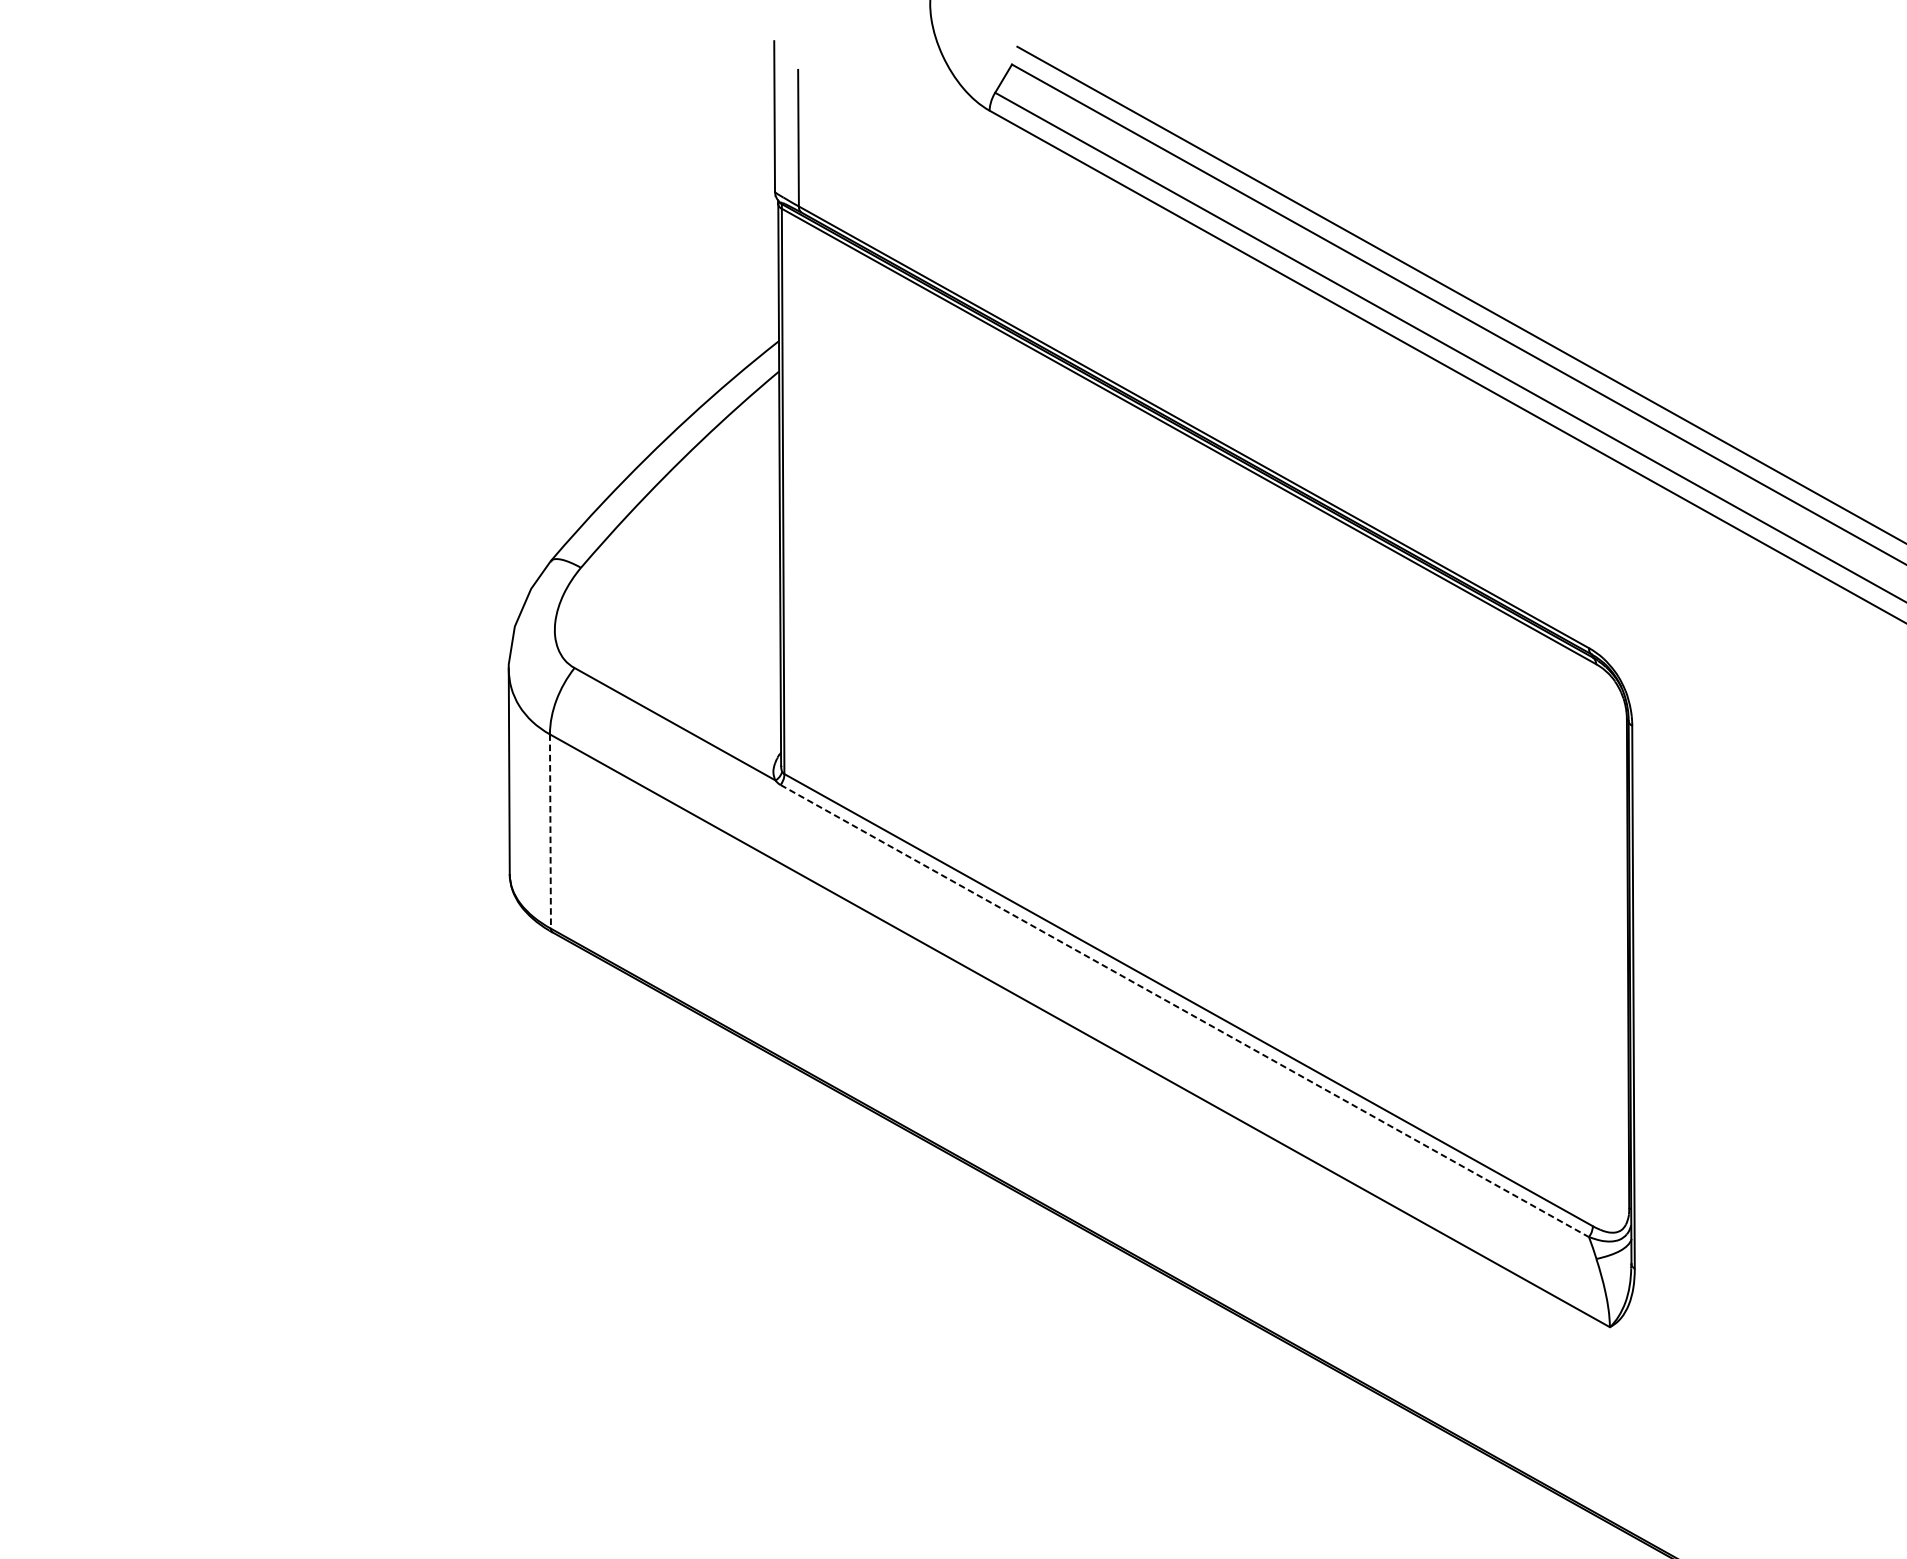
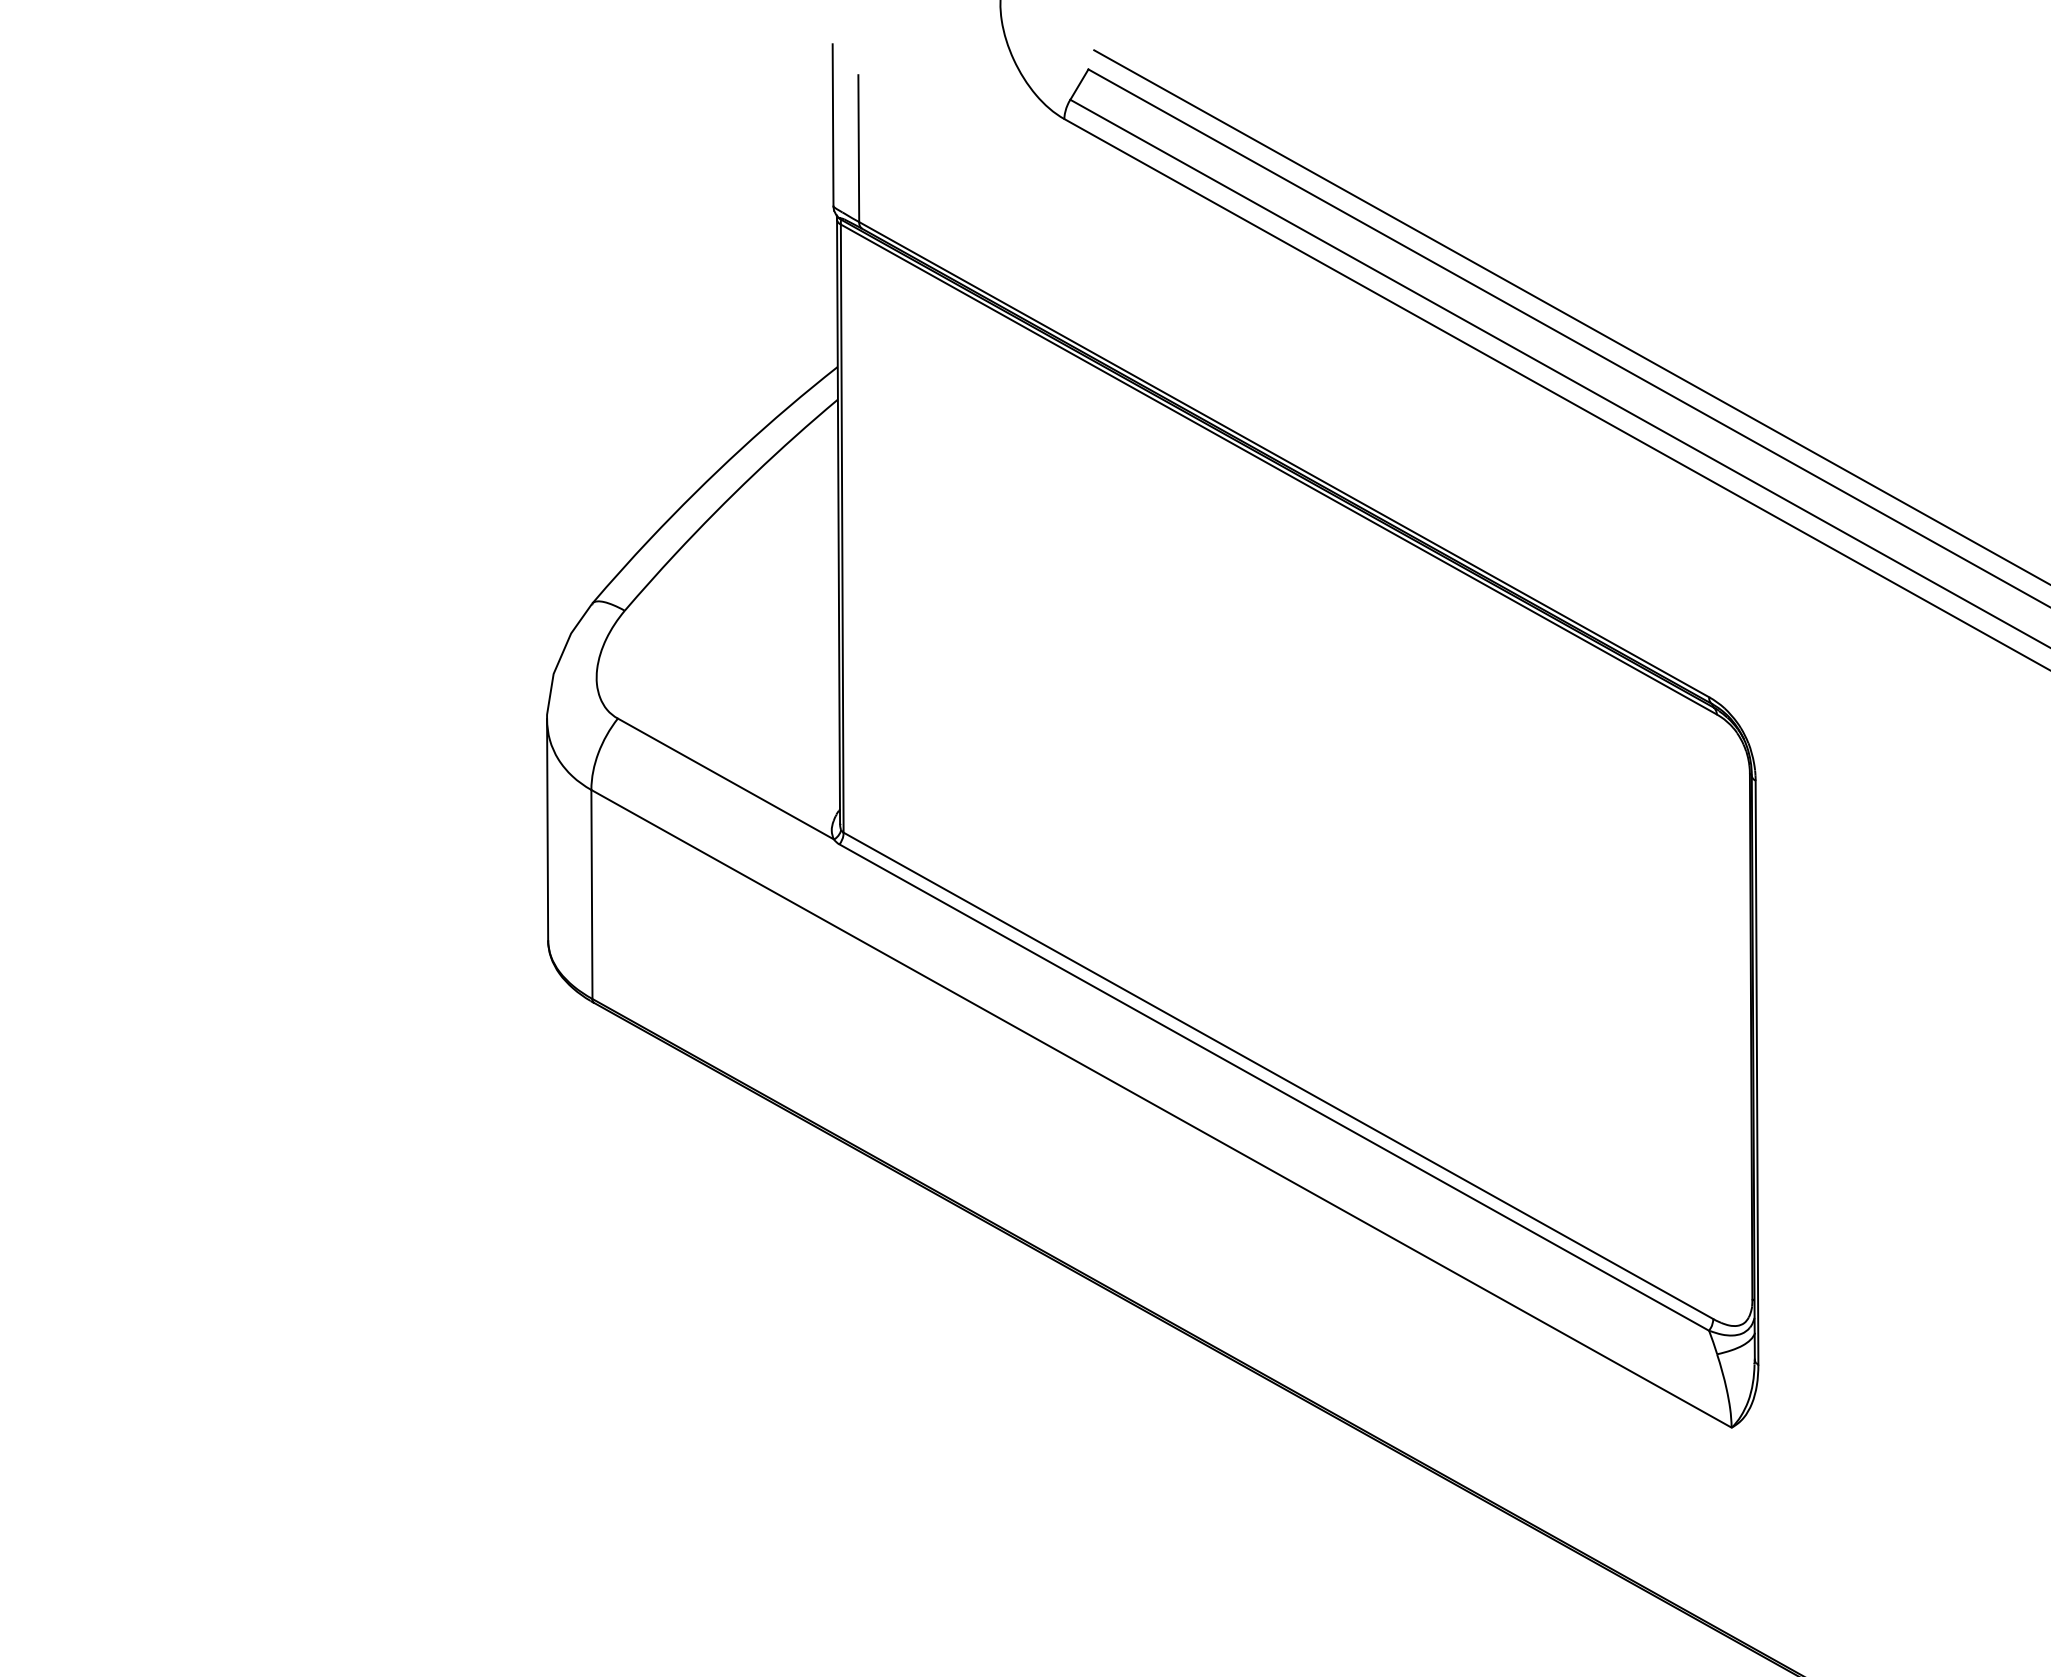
line: (550, 831) -> (591, 894), dashed -> solid
line: (1184, 1010) -> (1274, 1087), dashed -> solid

